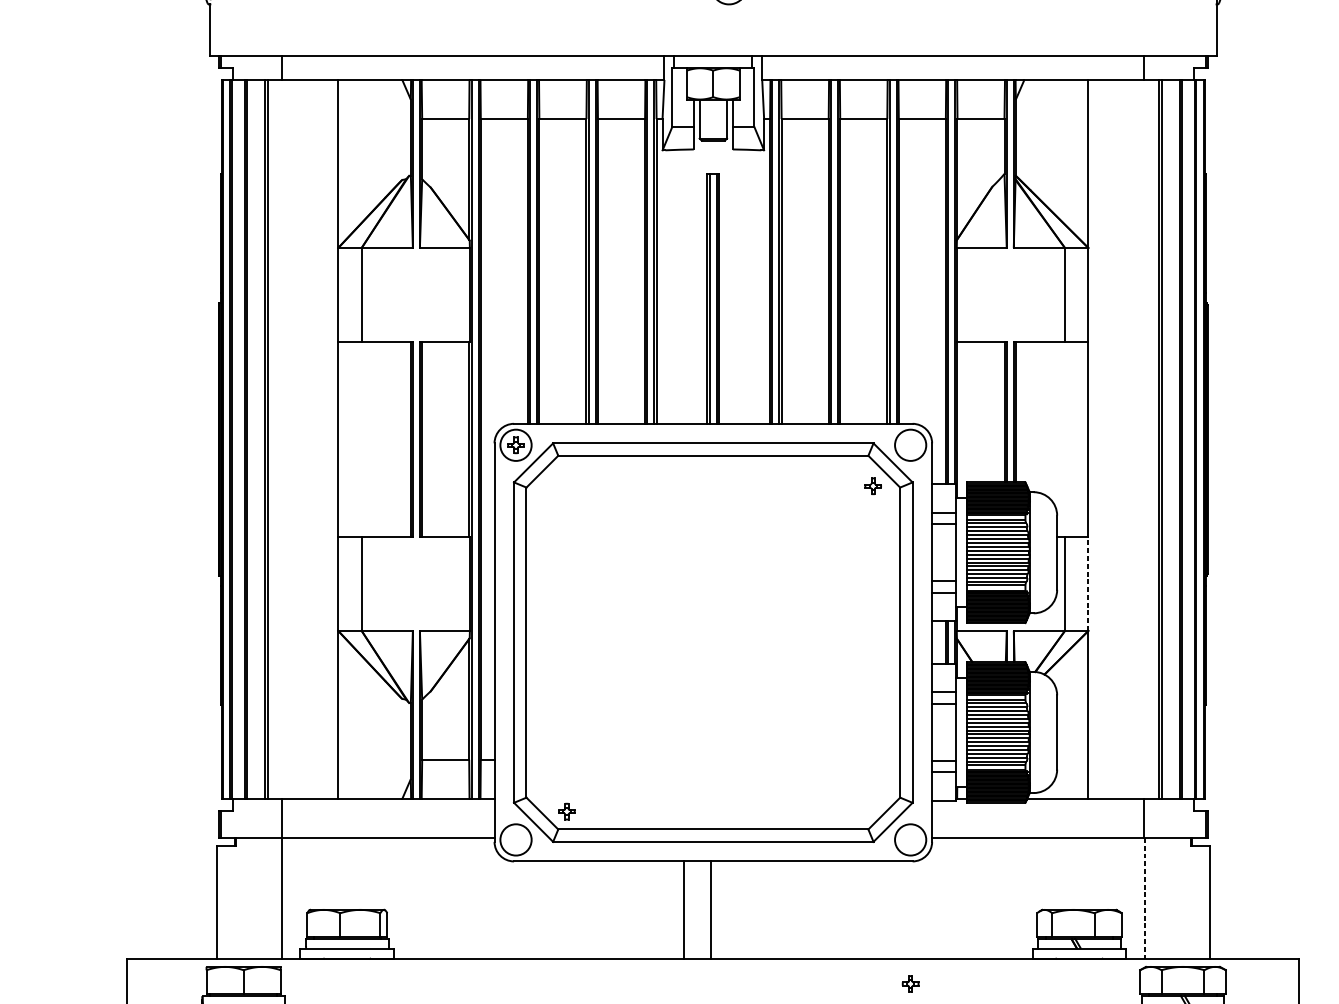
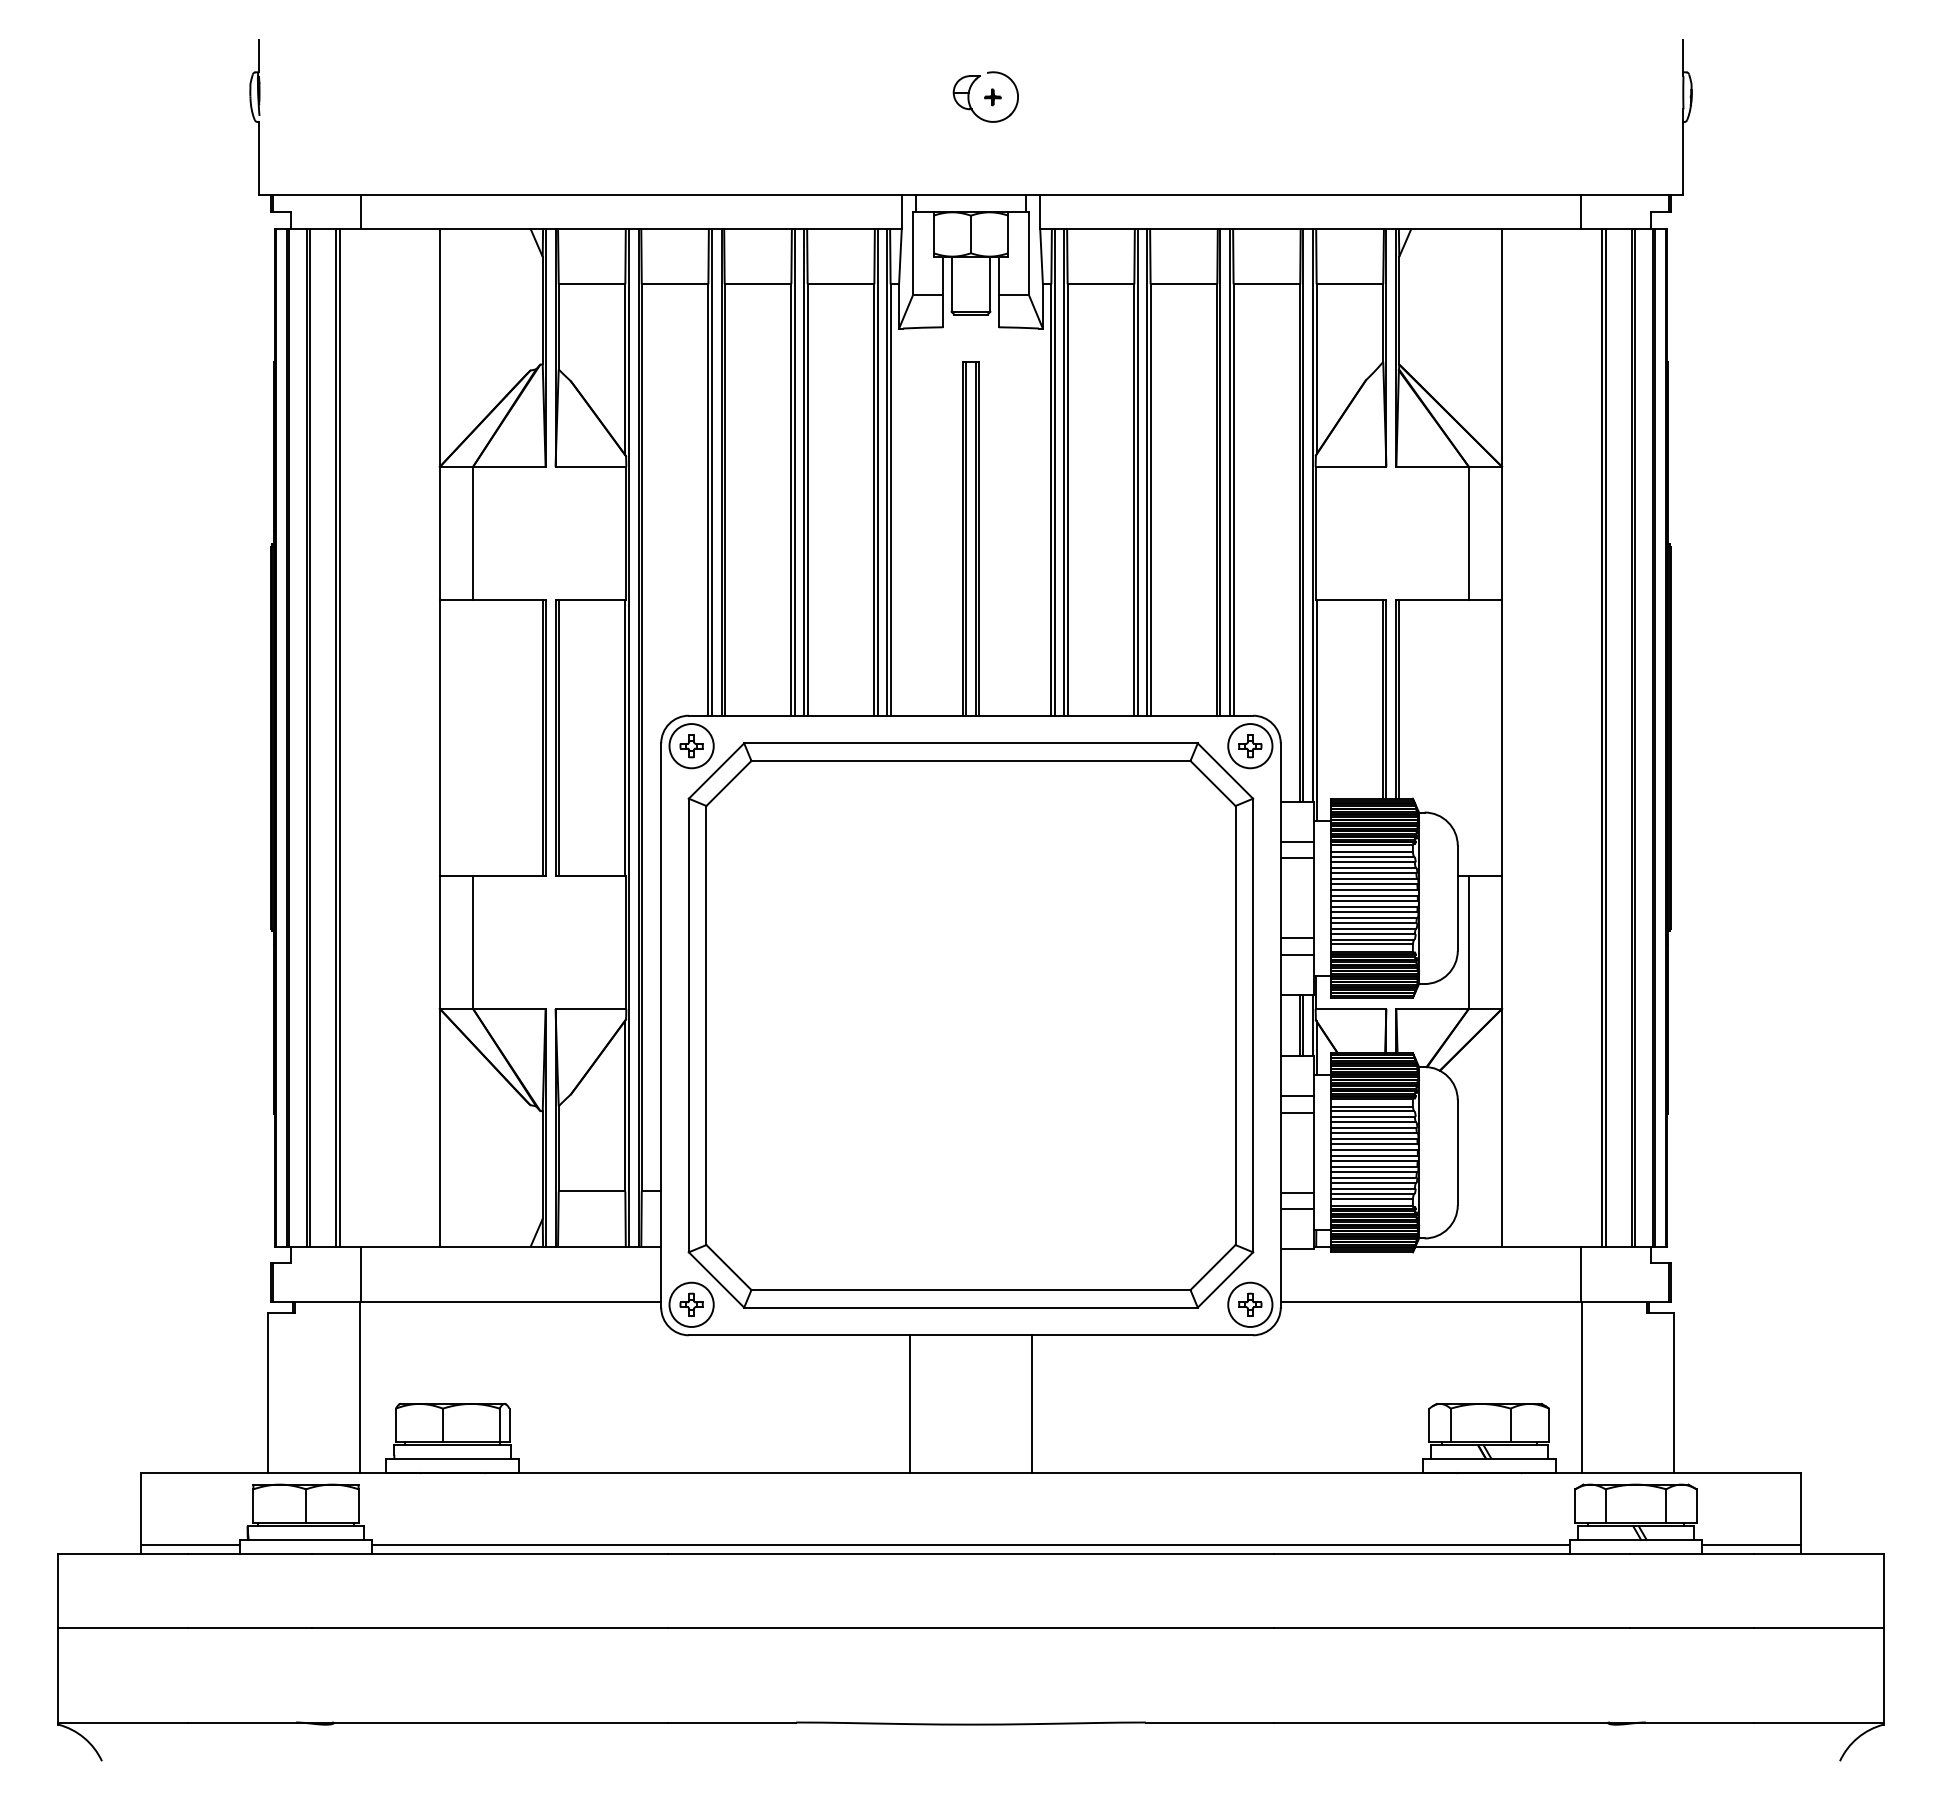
part: (873, 486) -> (1250, 746), moved
line: (1088, 583) -> (1502, 942), dashed -> solid
part: (566, 811) -> (691, 1304), moved
line: (1145, 899) -> (1582, 1388), dashed -> solid
line: (683, 910) -> (1031, 1404), moved
line: (710, 910) -> (910, 1404), moved
part: (910, 983) -> (1250, 1304), moved

